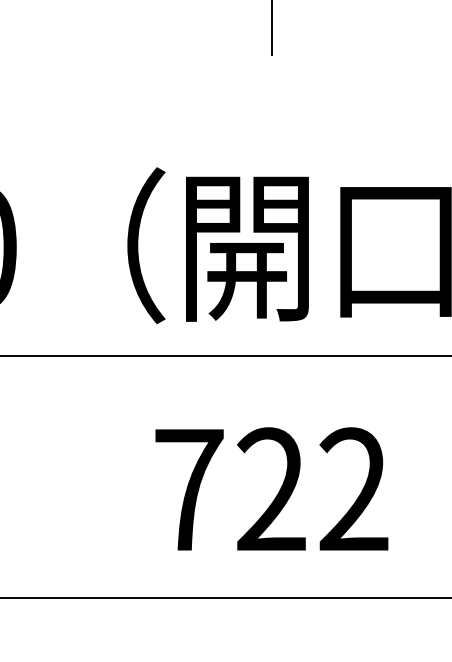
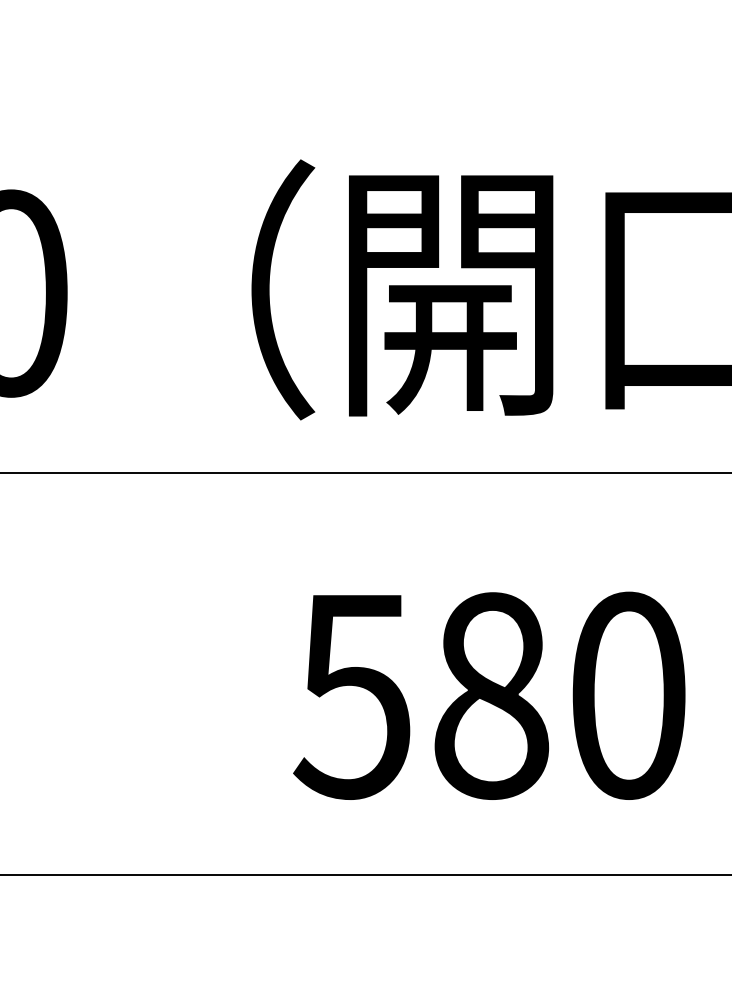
text: (270, 489) -> (489, 695), 722 -> 580

